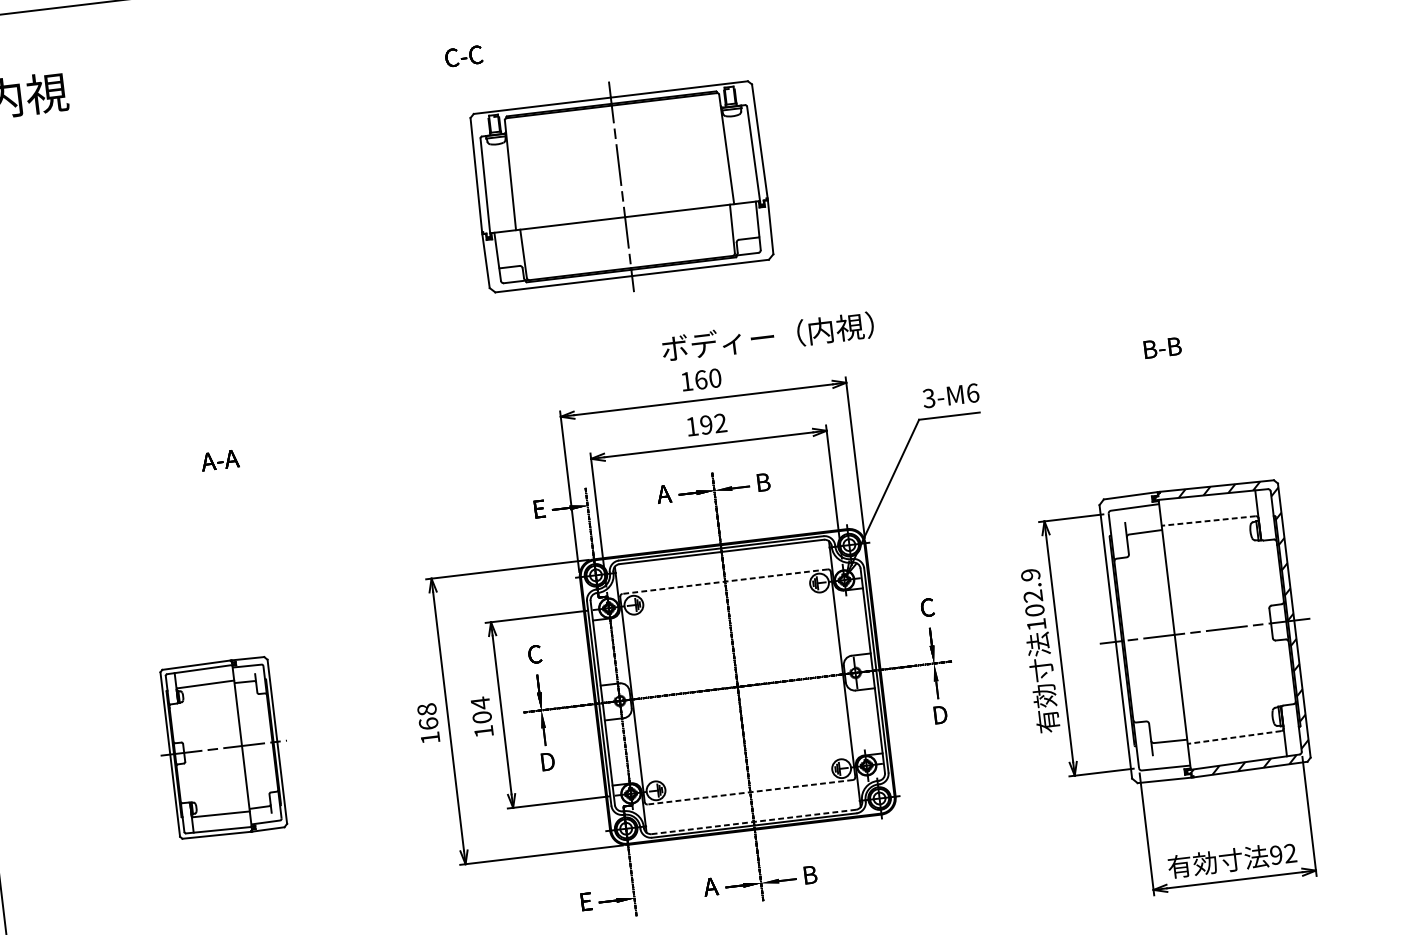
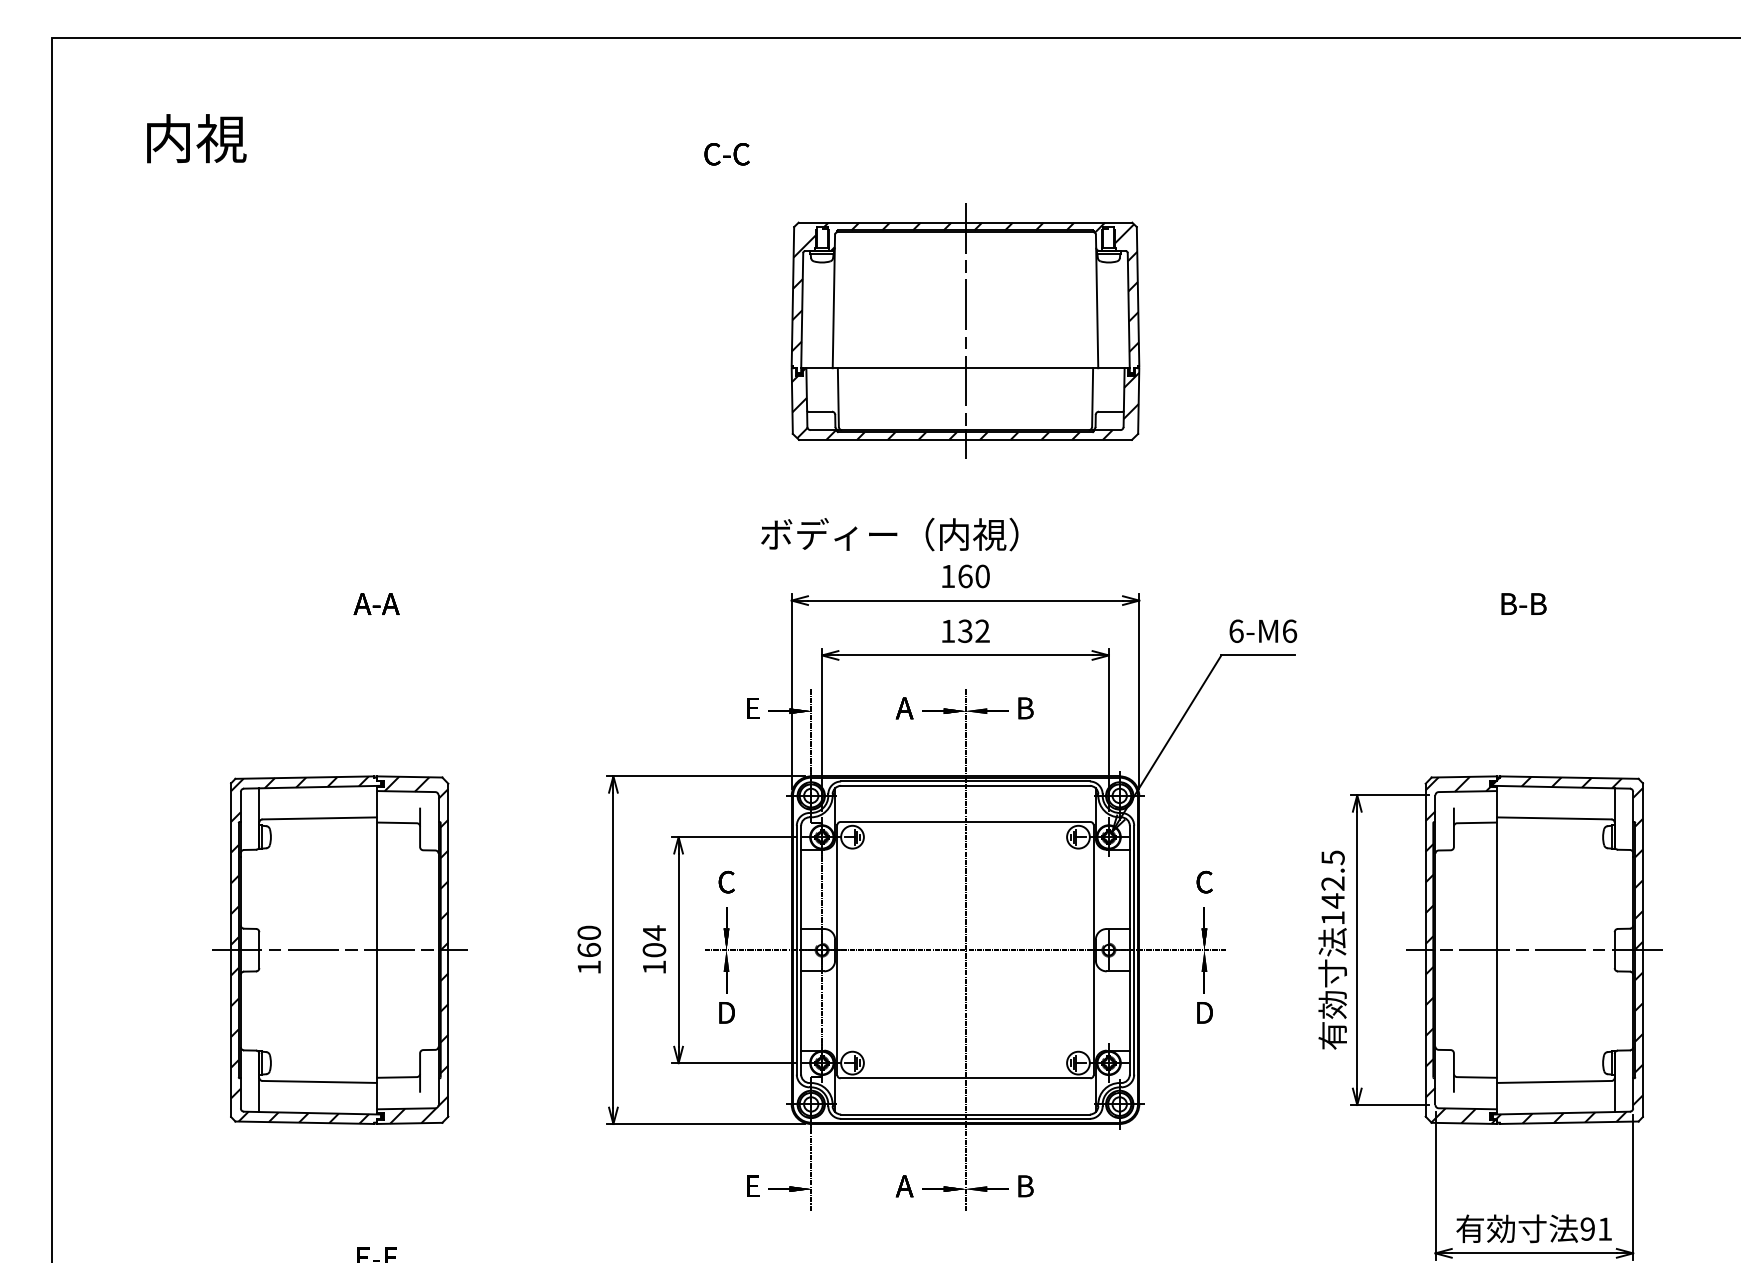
part: (621, 186) -> (965, 330), moved
text: (767, 337) -> (889, 534), moved
text: (929, 397) -> (1236, 630), 3-M6 -> 6-M6
text: (706, 425) -> (965, 631), 192 -> 132
line: (1207, 521) -> (1553, 818), dashed -> solid
line: (725, 582) -> (965, 822), dashed -> solid
text: (1032, 592) -> (1332, 879), 102.9 -> 142.5
hatch: (1145, 637) -> (1461, 949), added
text: (427, 709) -> (589, 932), 168 -> 160
line: (1233, 737) -> (1553, 1081), dashed -> solid
part: (223, 747) -> (339, 949), size x1.67
line: (750, 792) -> (965, 1078), dashed -> solid
line: (754, 821) -> (966, 1114), dashed -> solid
text: (1290, 852) -> (1605, 1228), 92 -> 91

